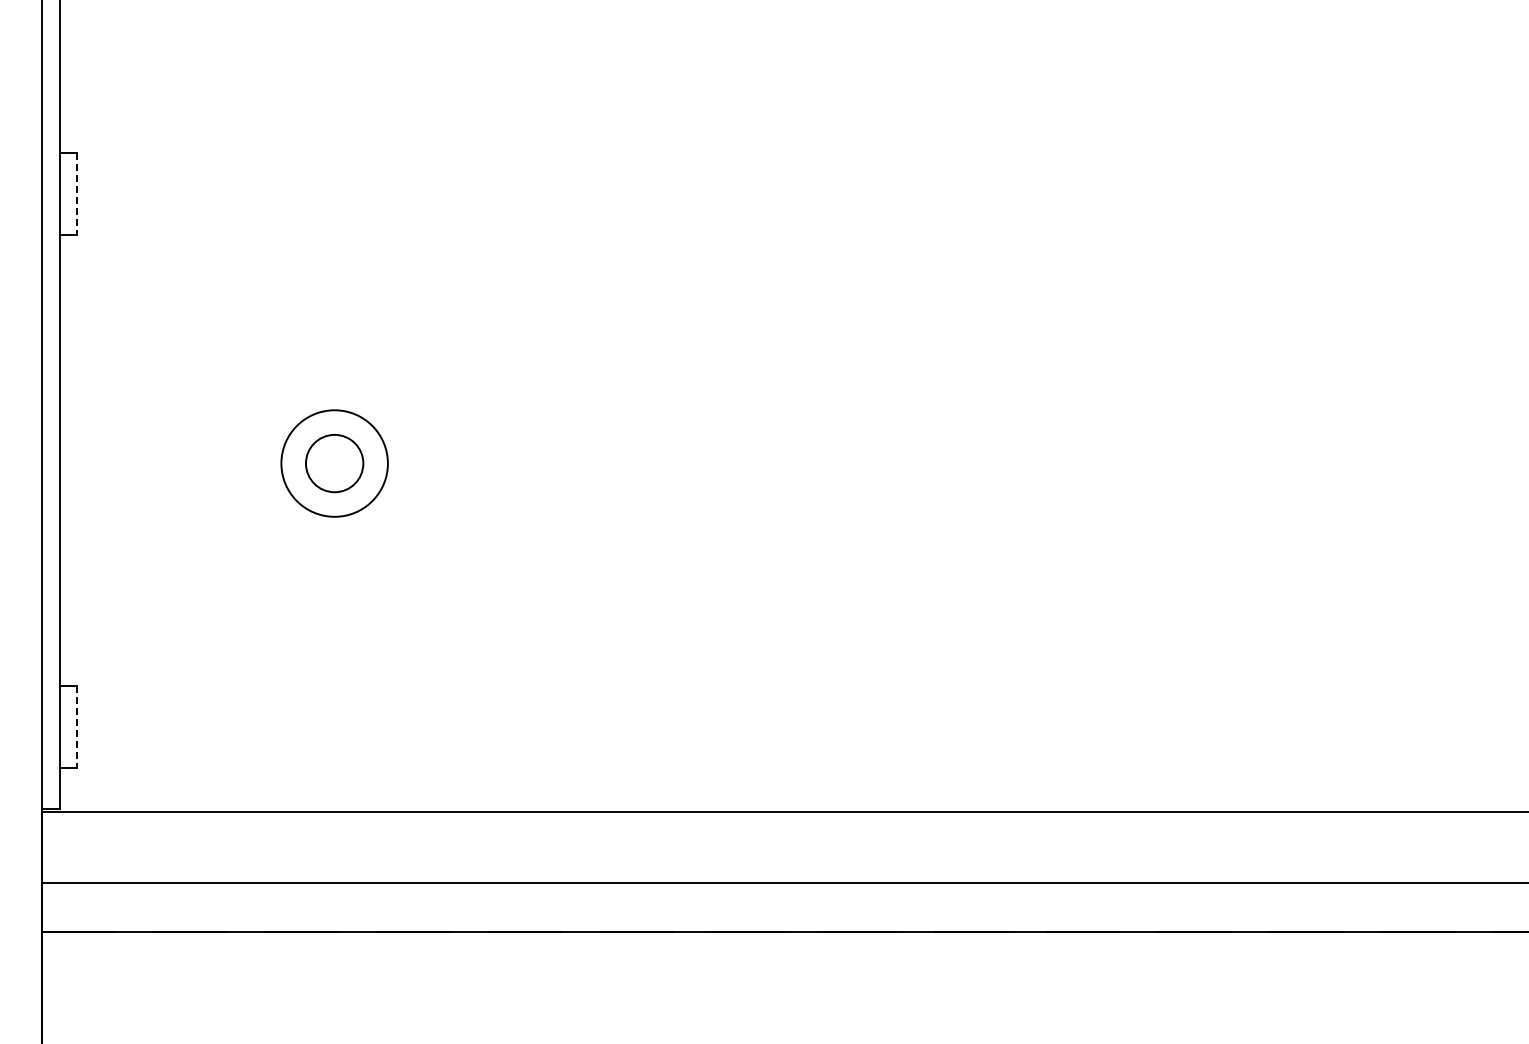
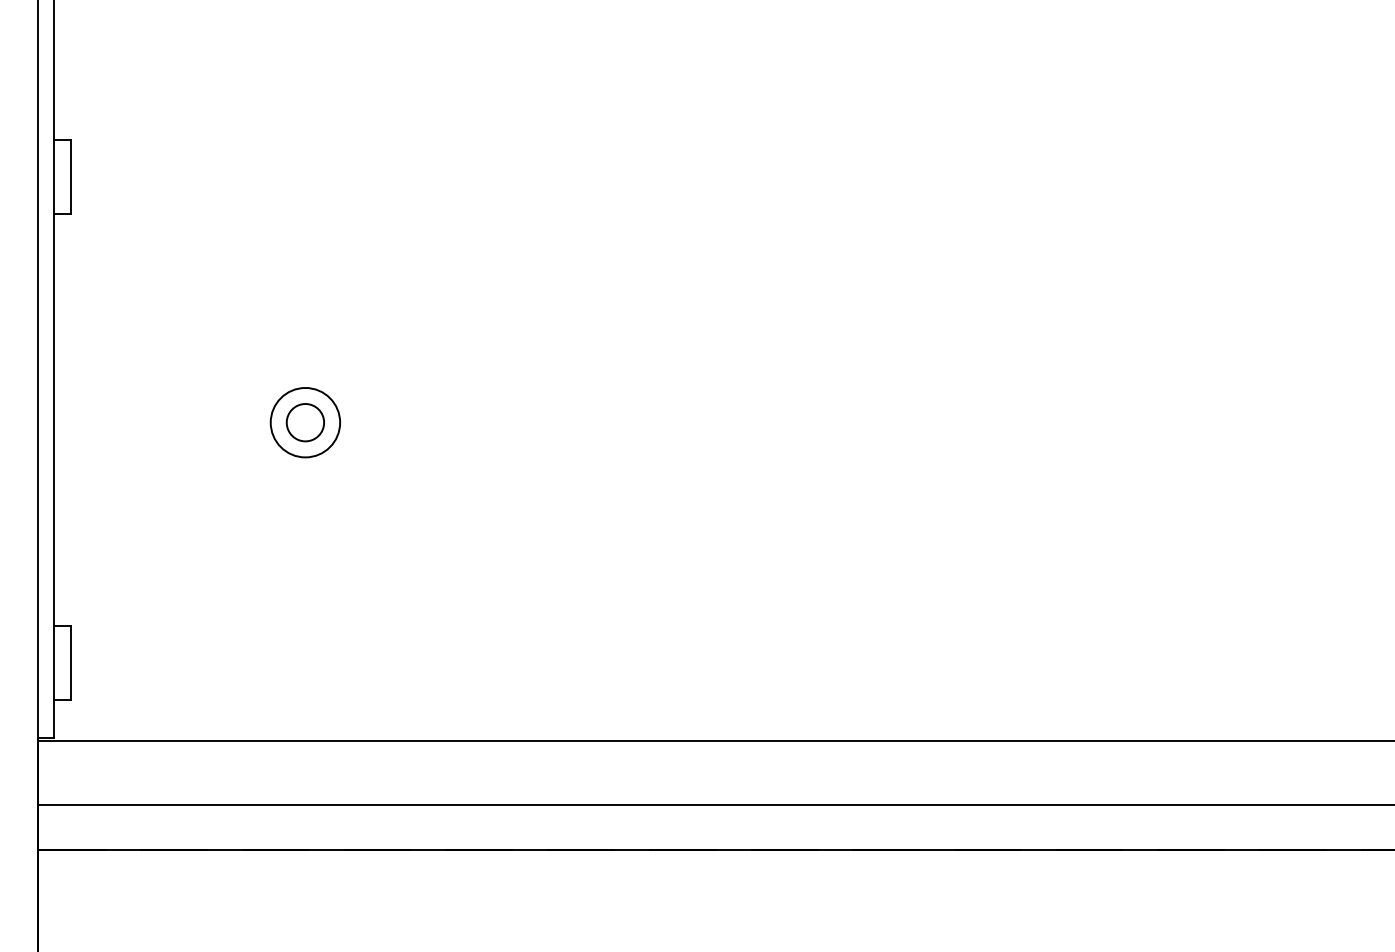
line: (77, 194) -> (70, 177), dashed -> solid
circle: (334, 463) -> (305, 422), size x0.71
circle: (334, 463) -> (305, 422), size x0.71
line: (77, 727) -> (70, 663), dashed -> solid

